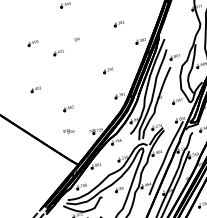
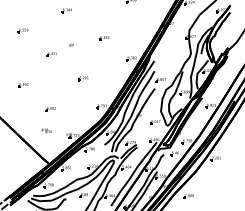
part: (119, 24) -> (104, 38), moved
part: (32, 43) -> (22, 30), moved
part: (108, 70) -> (83, 78), moved

